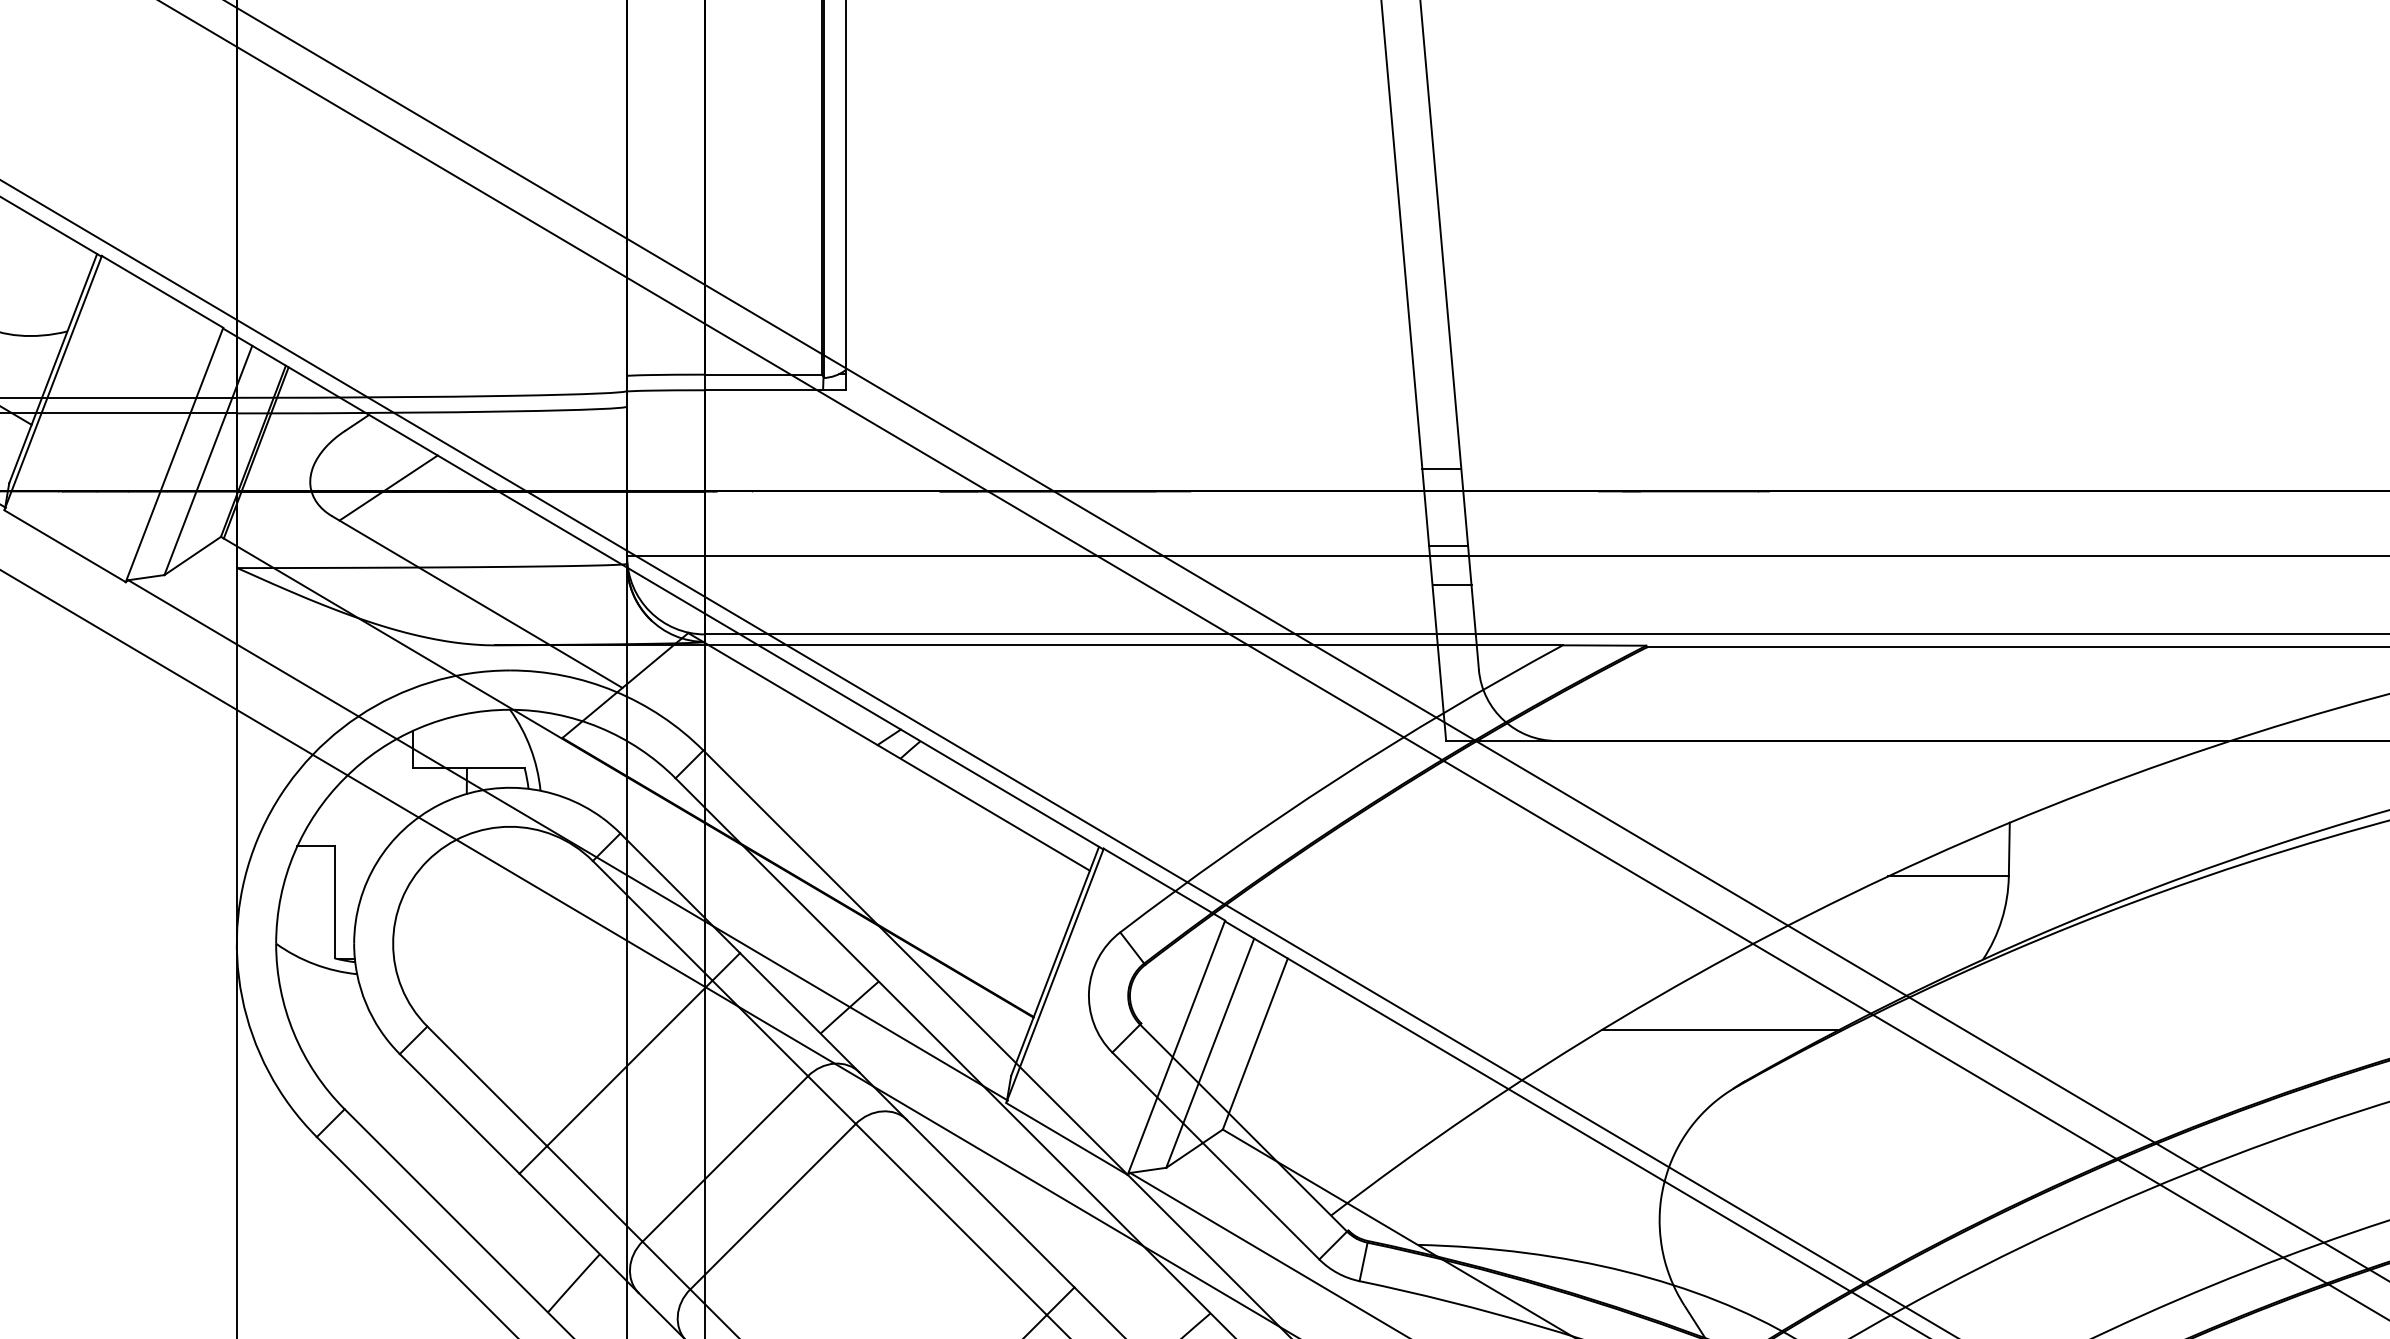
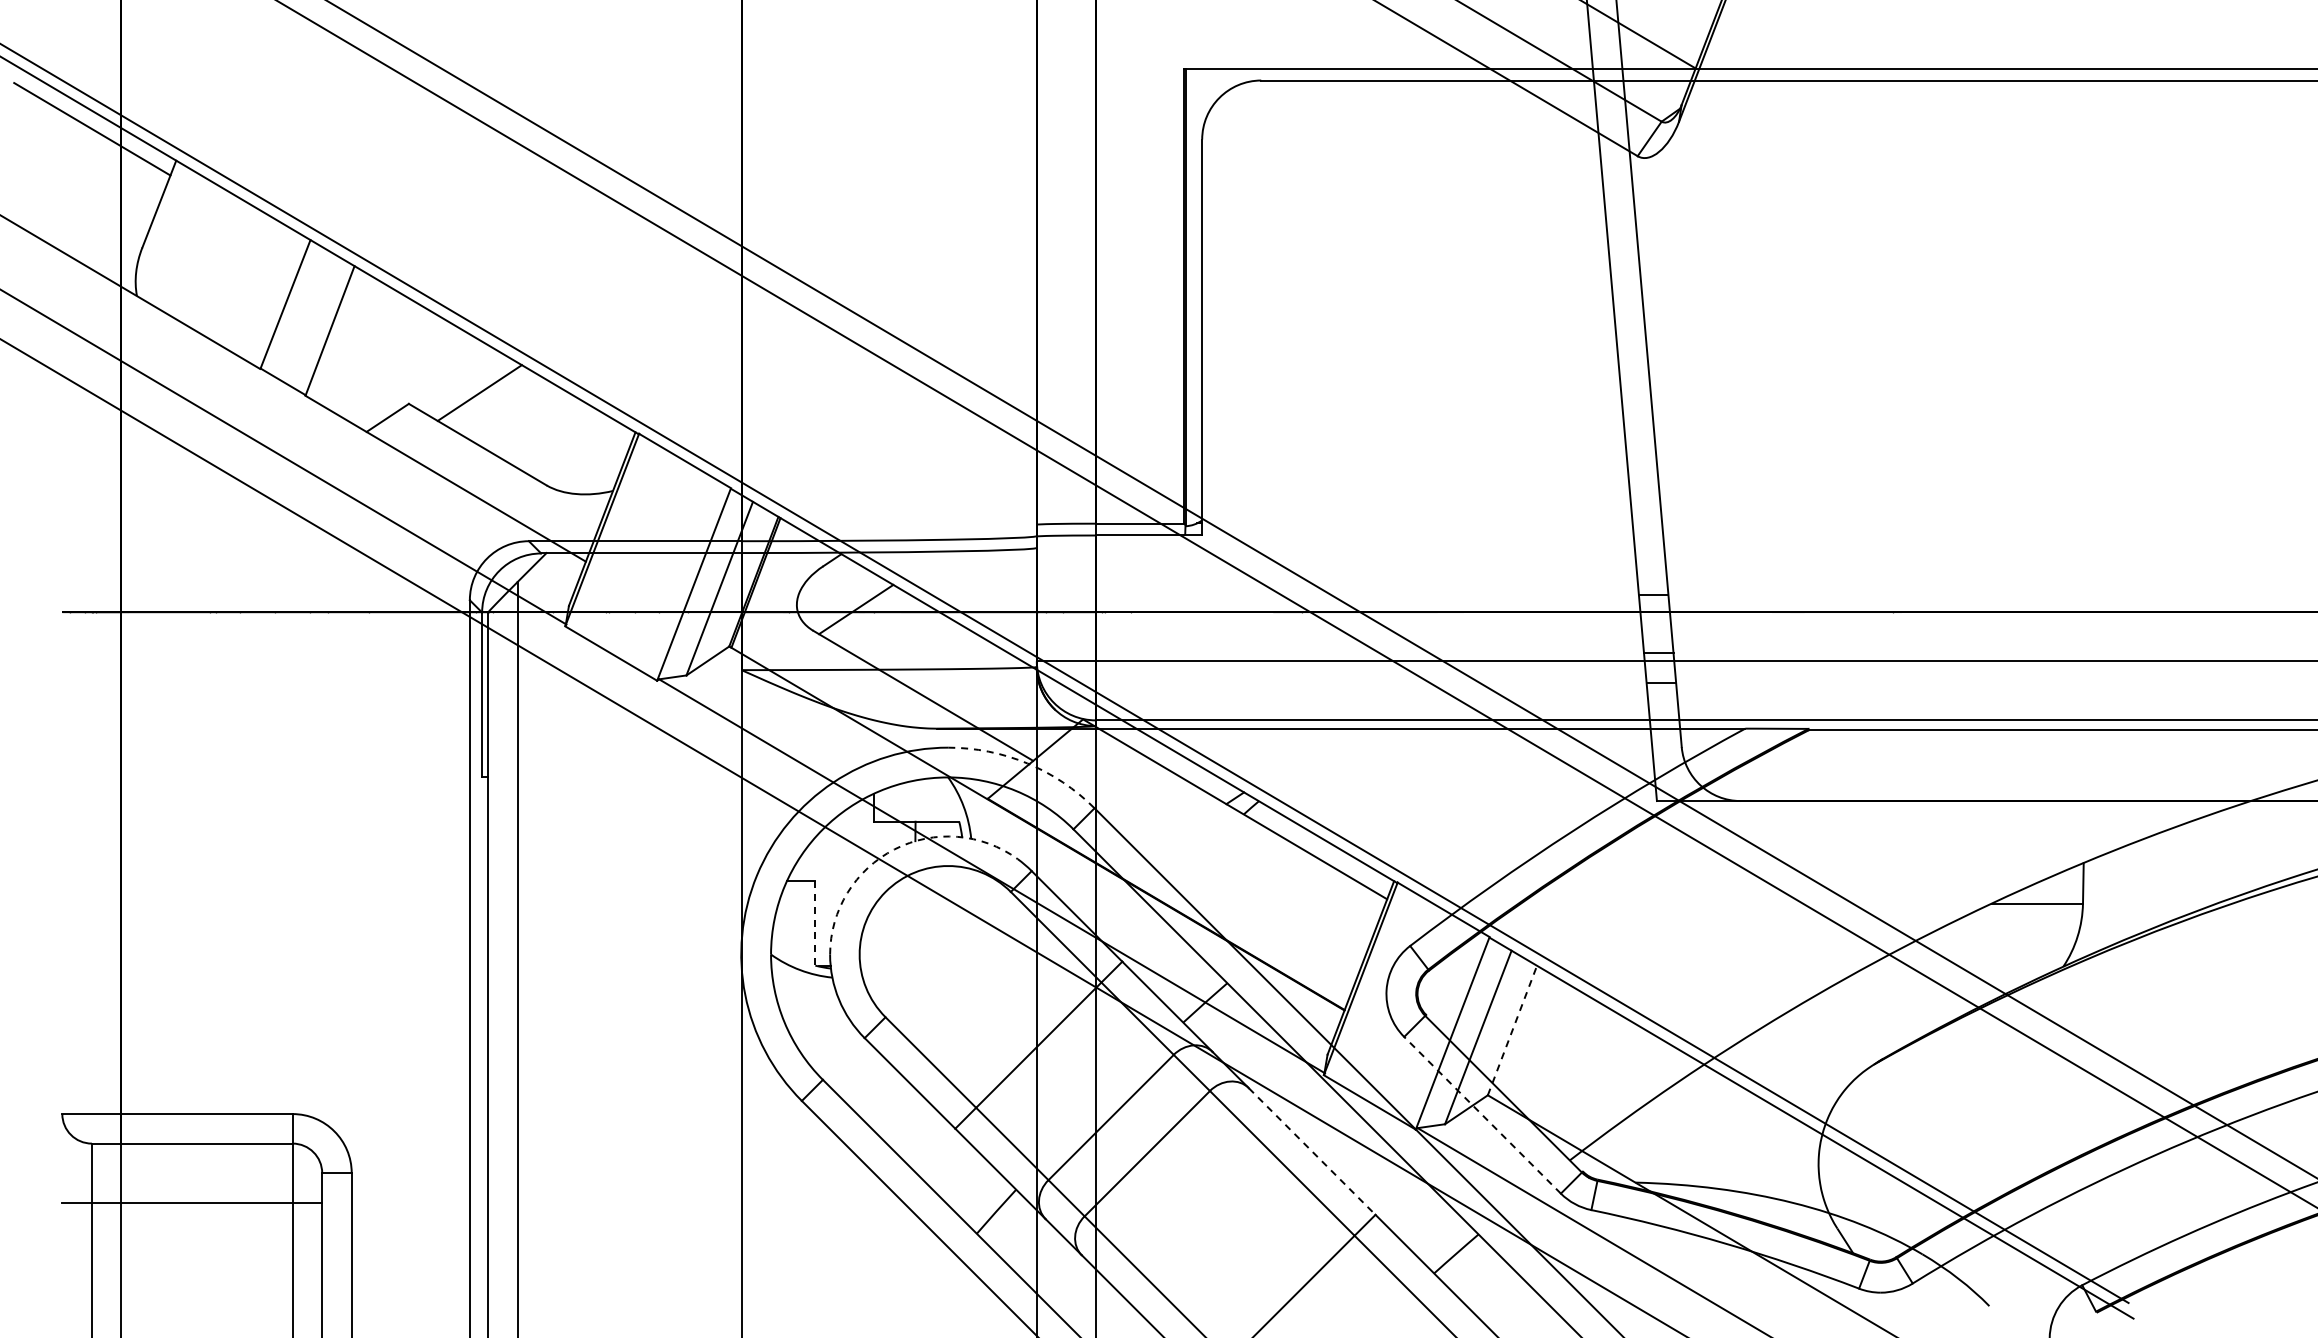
arc: (614, 691) -> (1027, 763), solid -> dashed
arc: (439, 804) -> (894, 849), solid -> dashed
line: (334, 902) -> (815, 923), solid -> dashed
line: (1721, 1029) -> (1865, 1019), removed
line: (1255, 1044) -> (1512, 1030), solid -> dashed
line: (1215, 1156) -> (1482, 1115), solid -> dashed
line: (991, 1203) -> (1312, 1151), solid -> dashed

